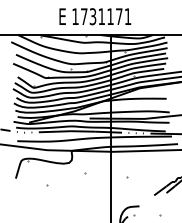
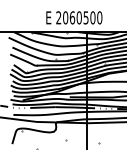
text: (101, 16) -> (79, 17), 1731171 -> 2060500

